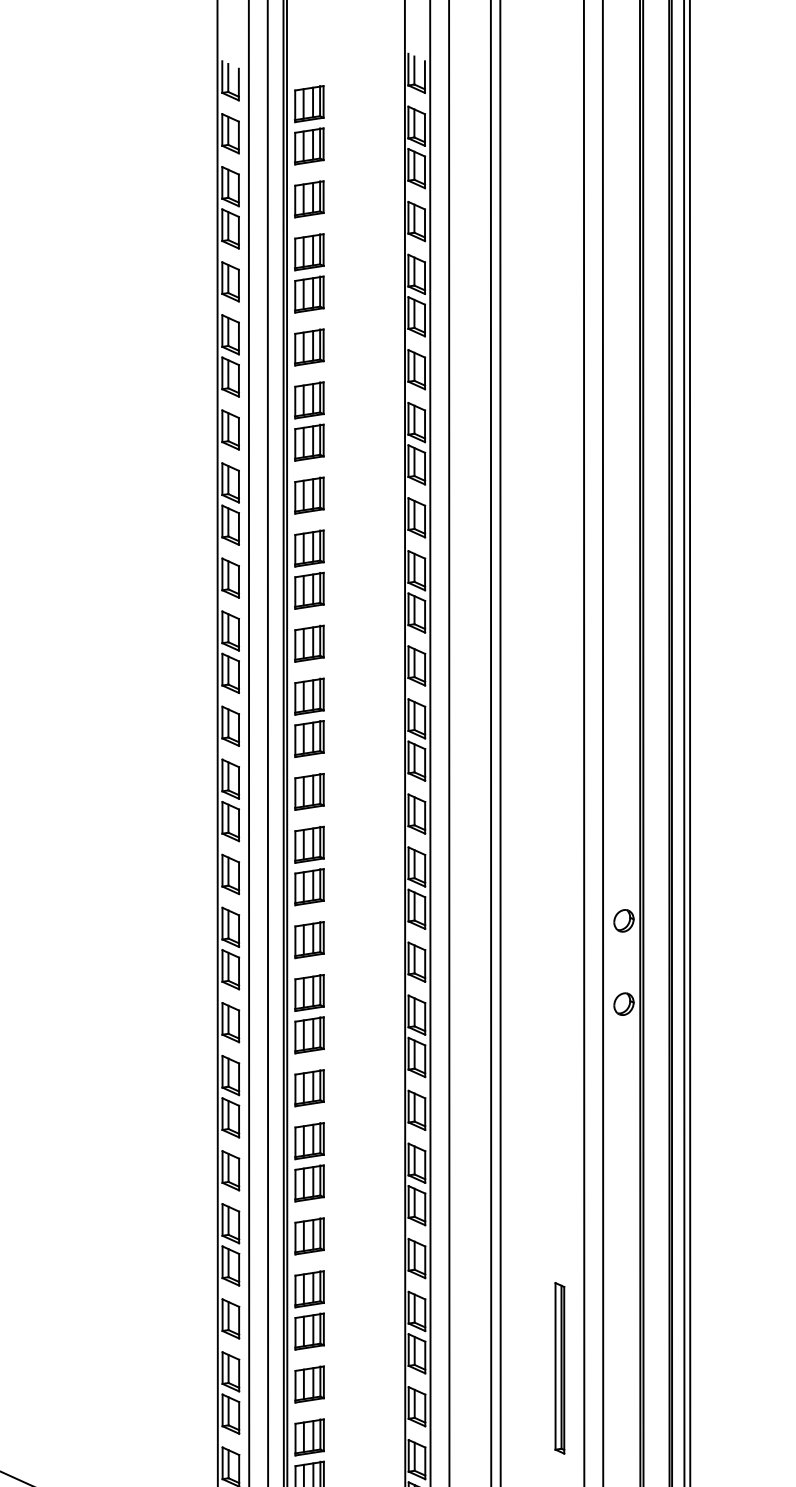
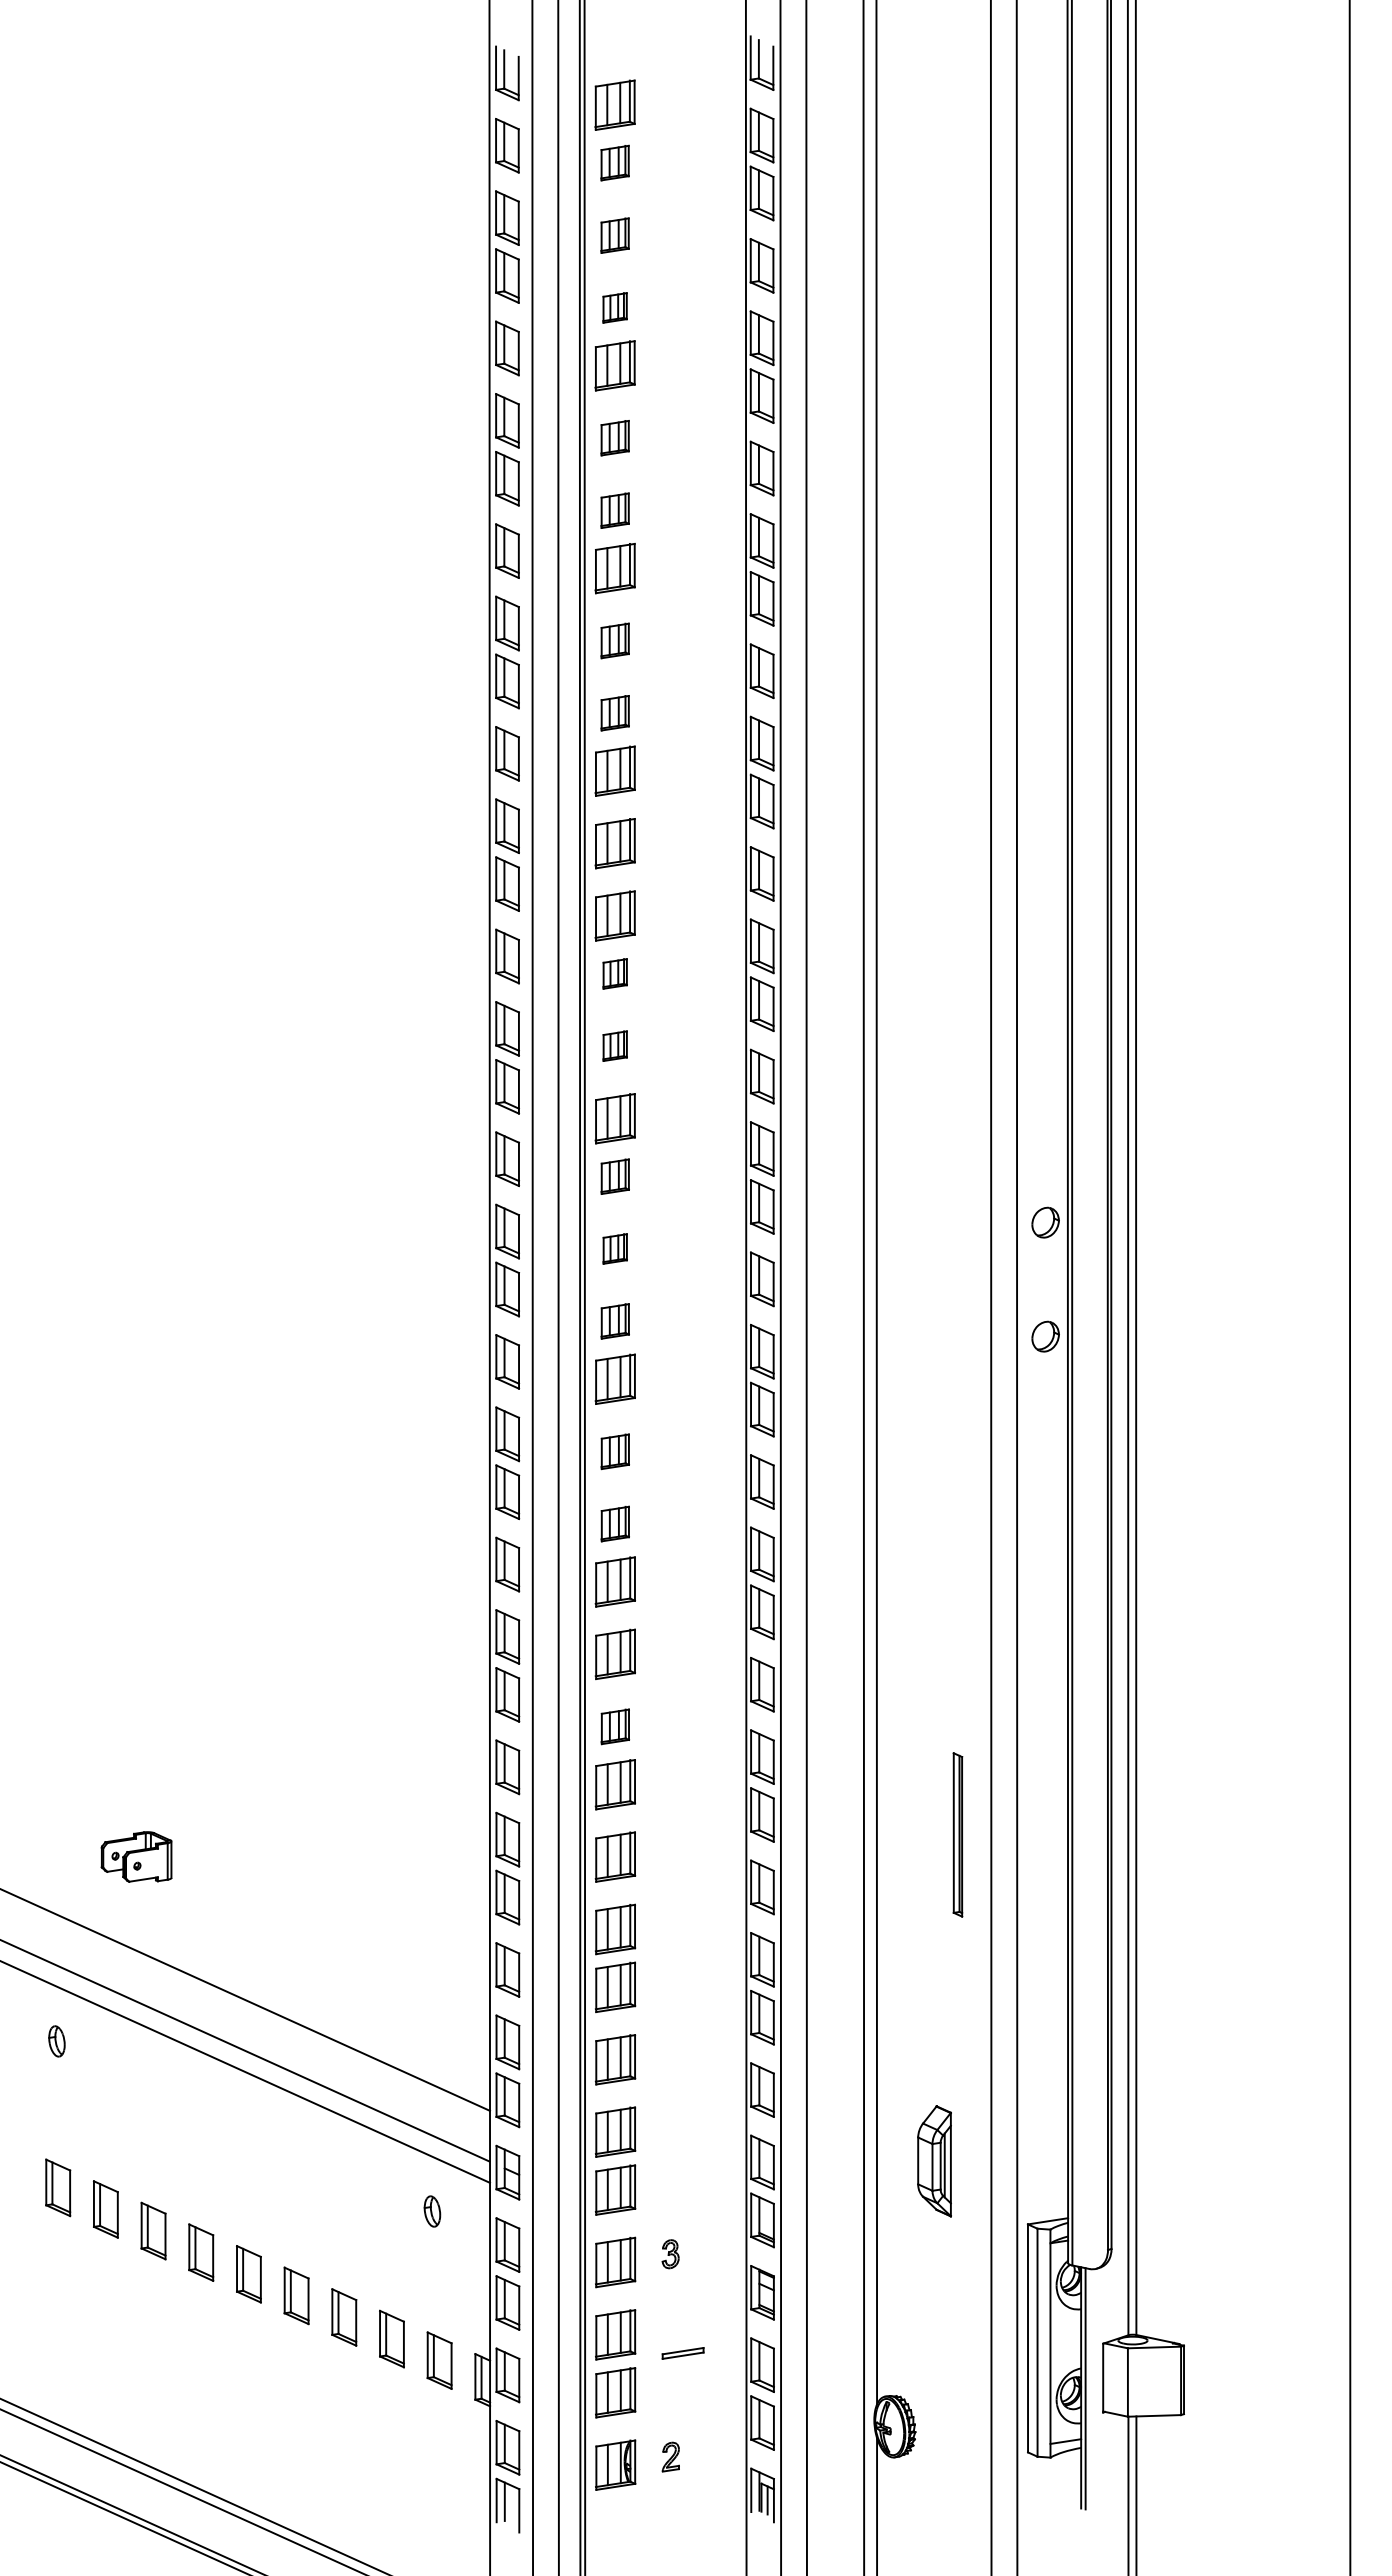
part: (308, 145) -> (614, 162), size x0.7
part: (308, 199) -> (614, 235), size x0.7
part: (308, 251) -> (614, 307), size x0.6
part: (308, 346) -> (614, 437), size x0.7
part: (308, 400) -> (614, 510), size x0.7
part: (308, 495) -> (614, 640), size x0.7
part: (308, 547) -> (614, 712), size x0.7
part: (308, 738) -> (614, 973), size x0.6
part: (308, 791) -> (614, 1045), size x0.6
part: (308, 887) -> (614, 1176), size x0.7
part: (308, 939) -> (614, 1248), size x0.6
part: (308, 993) -> (614, 1321), size x0.7
part: (308, 1088) -> (614, 1451), size x0.7
part: (308, 1140) -> (614, 1523), size x0.7
part: (308, 1289) -> (614, 1726), size x0.7
part: (559, 1368) -> (957, 1834), size x0.7

